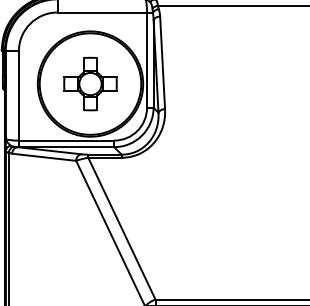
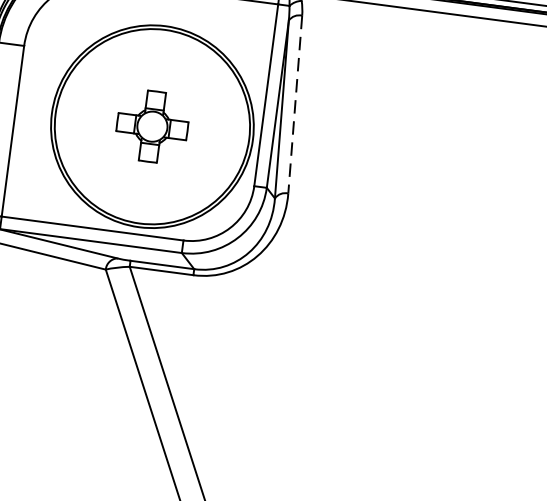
line: (162, 63) -> (294, 105), solid -> dashed
part: (90, 83) -> (152, 125), size x0.7

